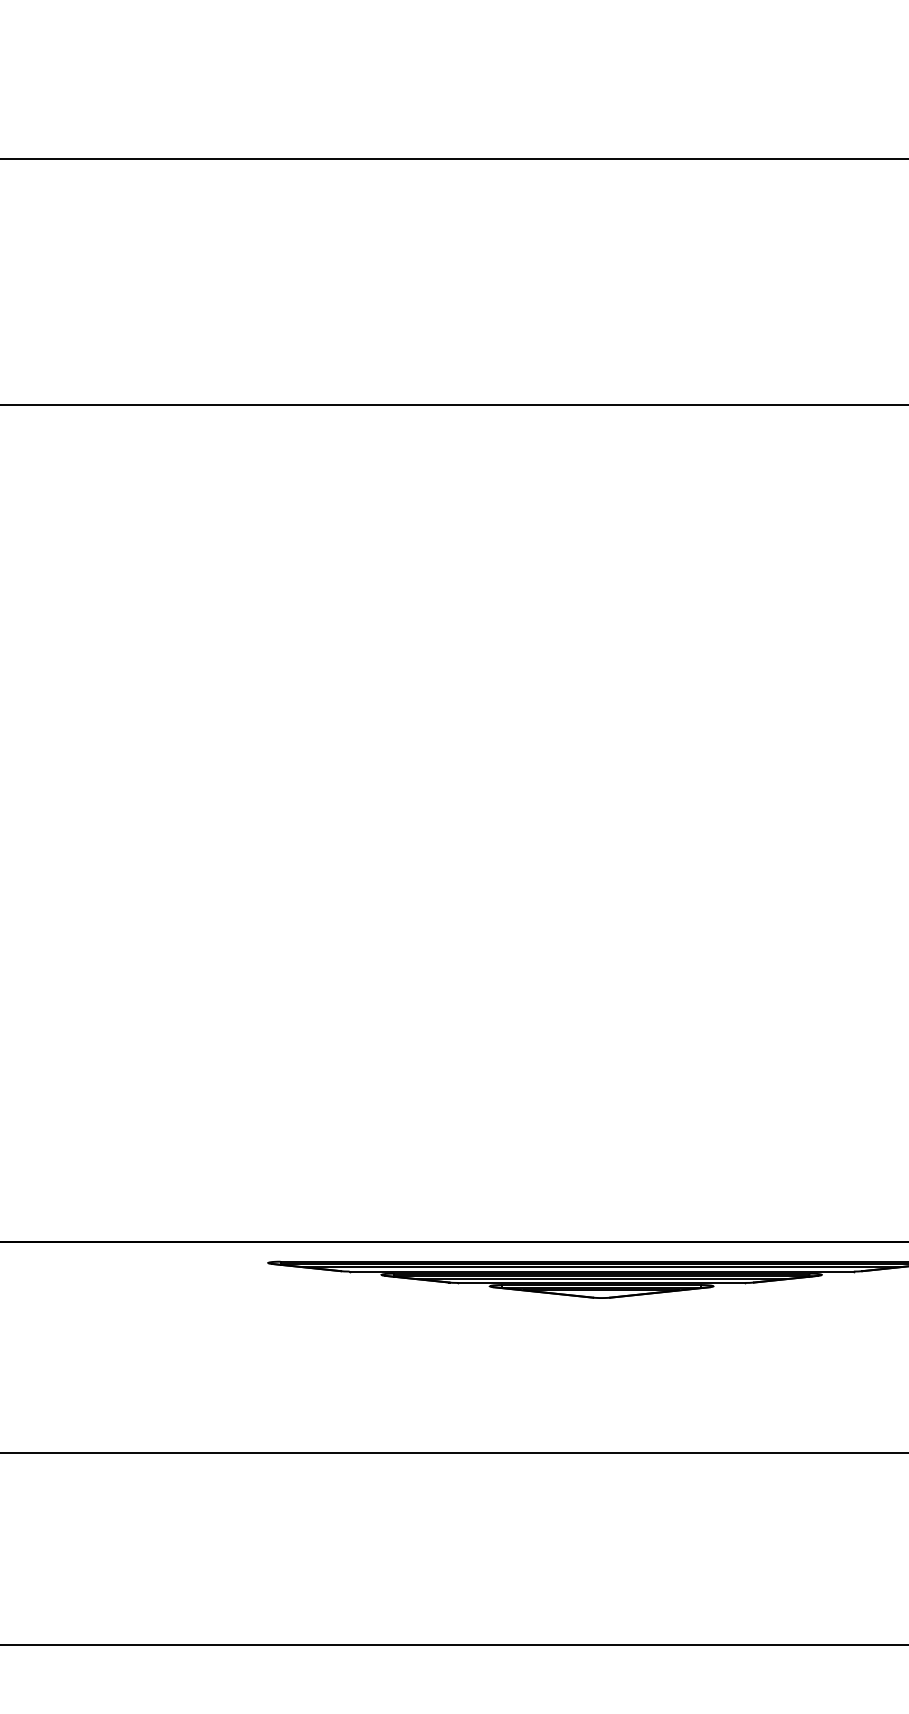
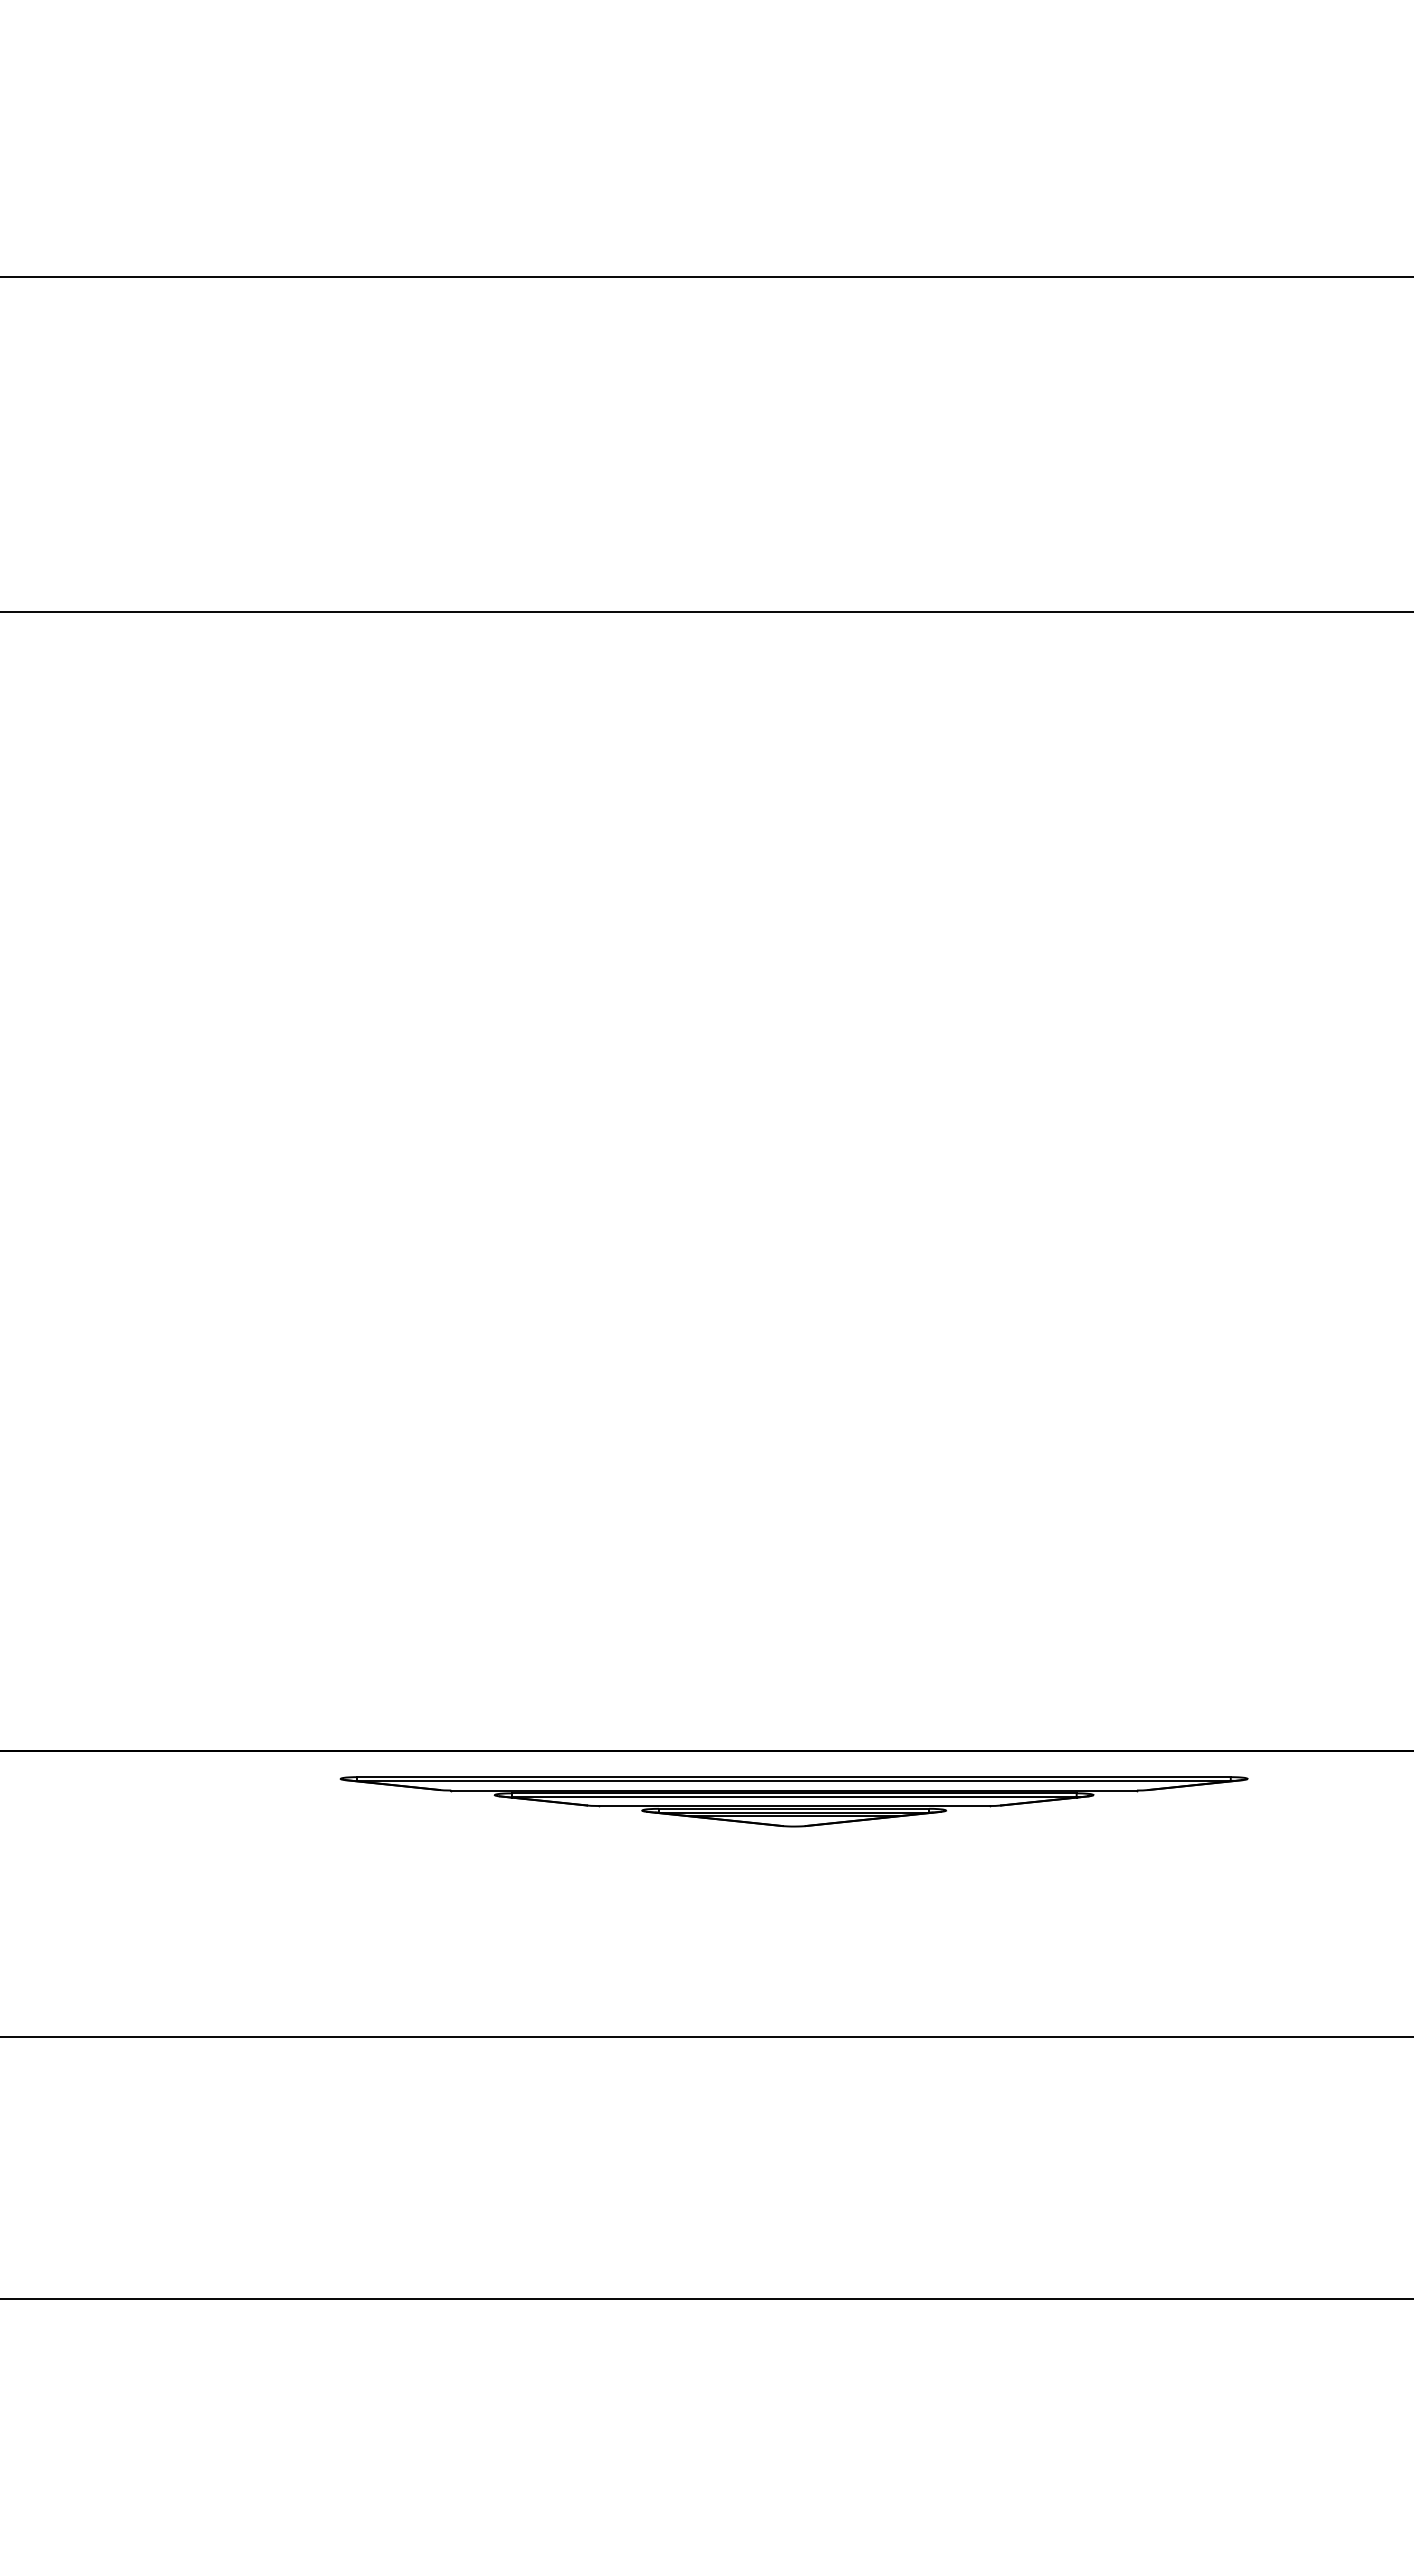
line: (601, 1267) -> (793, 1784), removed
line: (601, 1278) -> (793, 1800), removed

